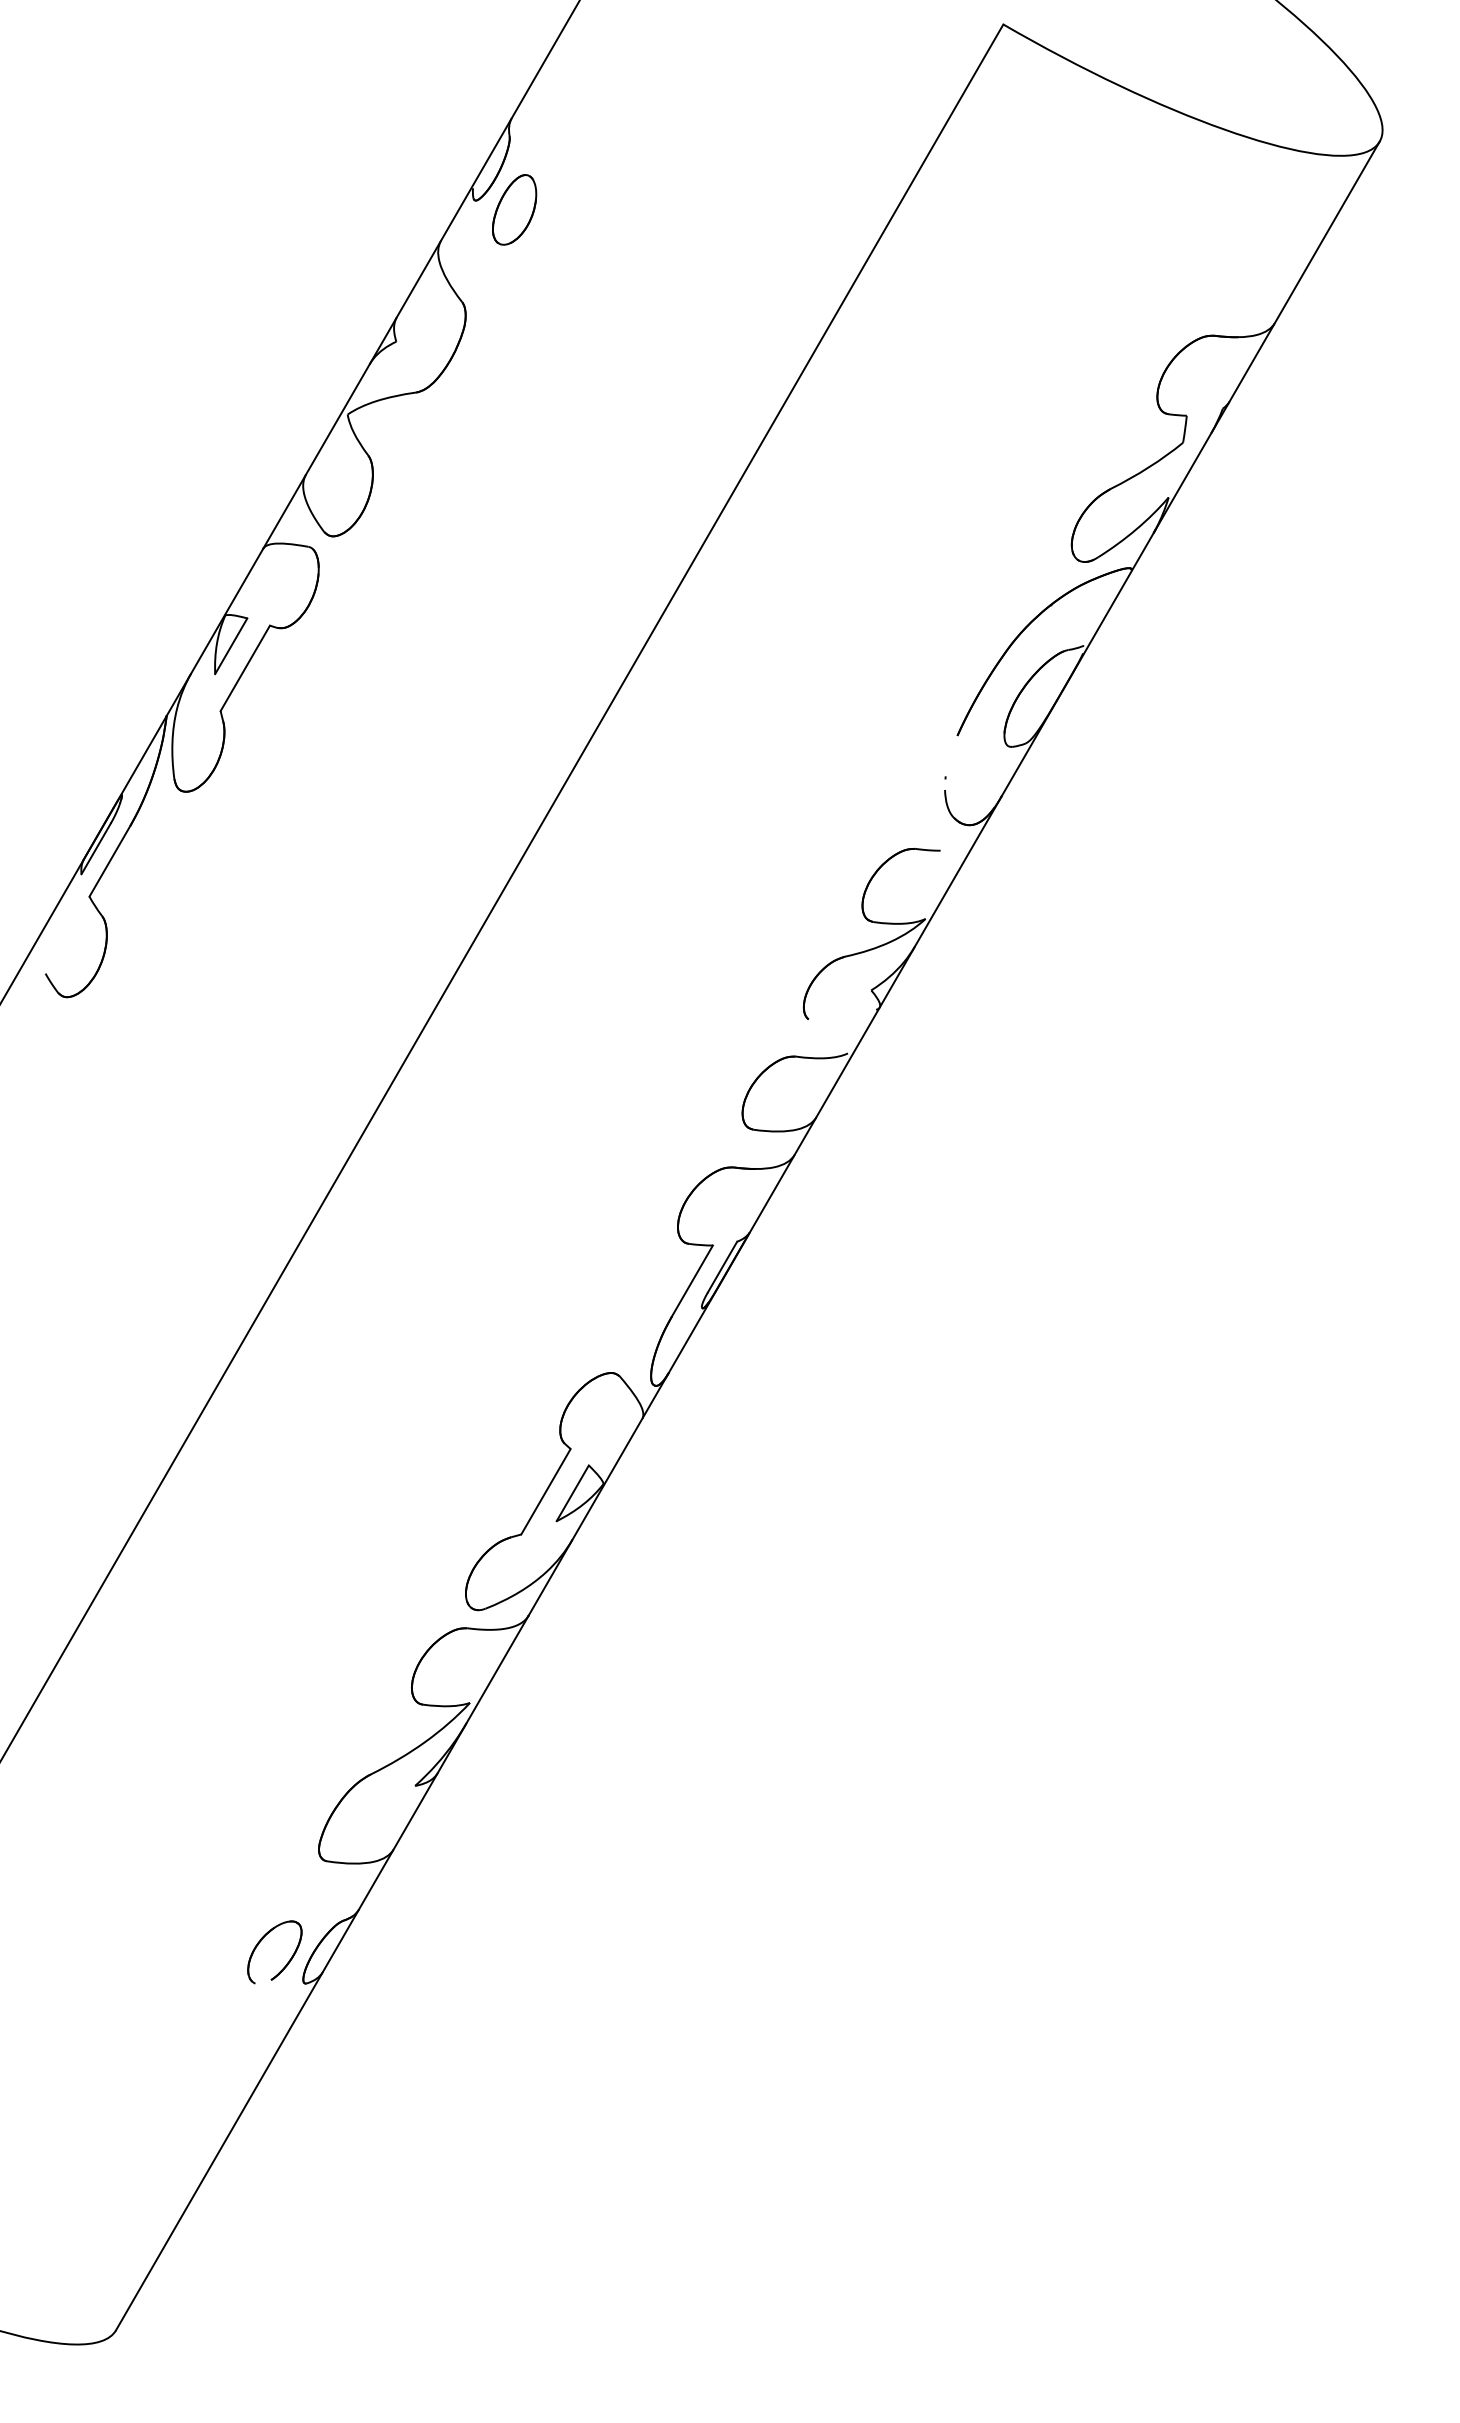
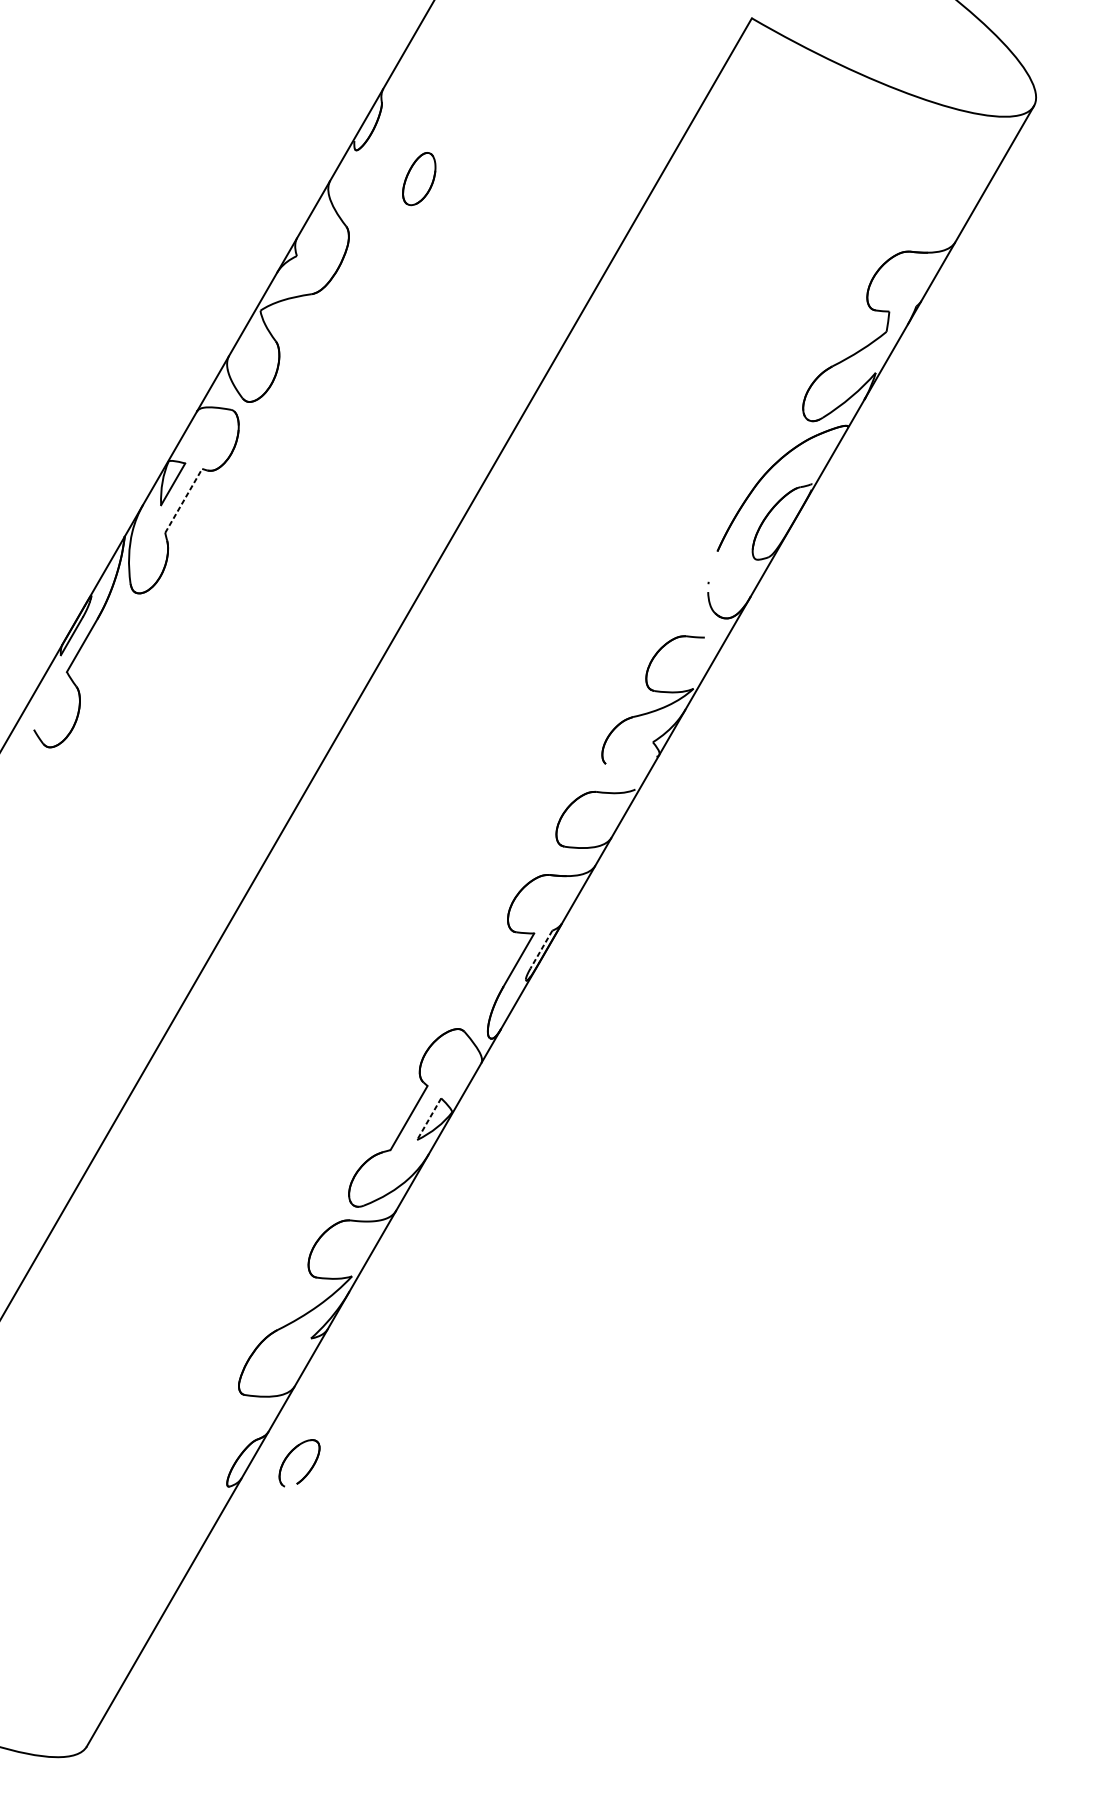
part: (514, 209) -> (419, 178), moved
line: (245, 667) -> (183, 500), solid -> dashed
line: (722, 1267) -> (541, 949), solid -> dashed
line: (572, 1493) -> (428, 1119), solid -> dashed
part: (286, 1963) -> (308, 1471), moved

